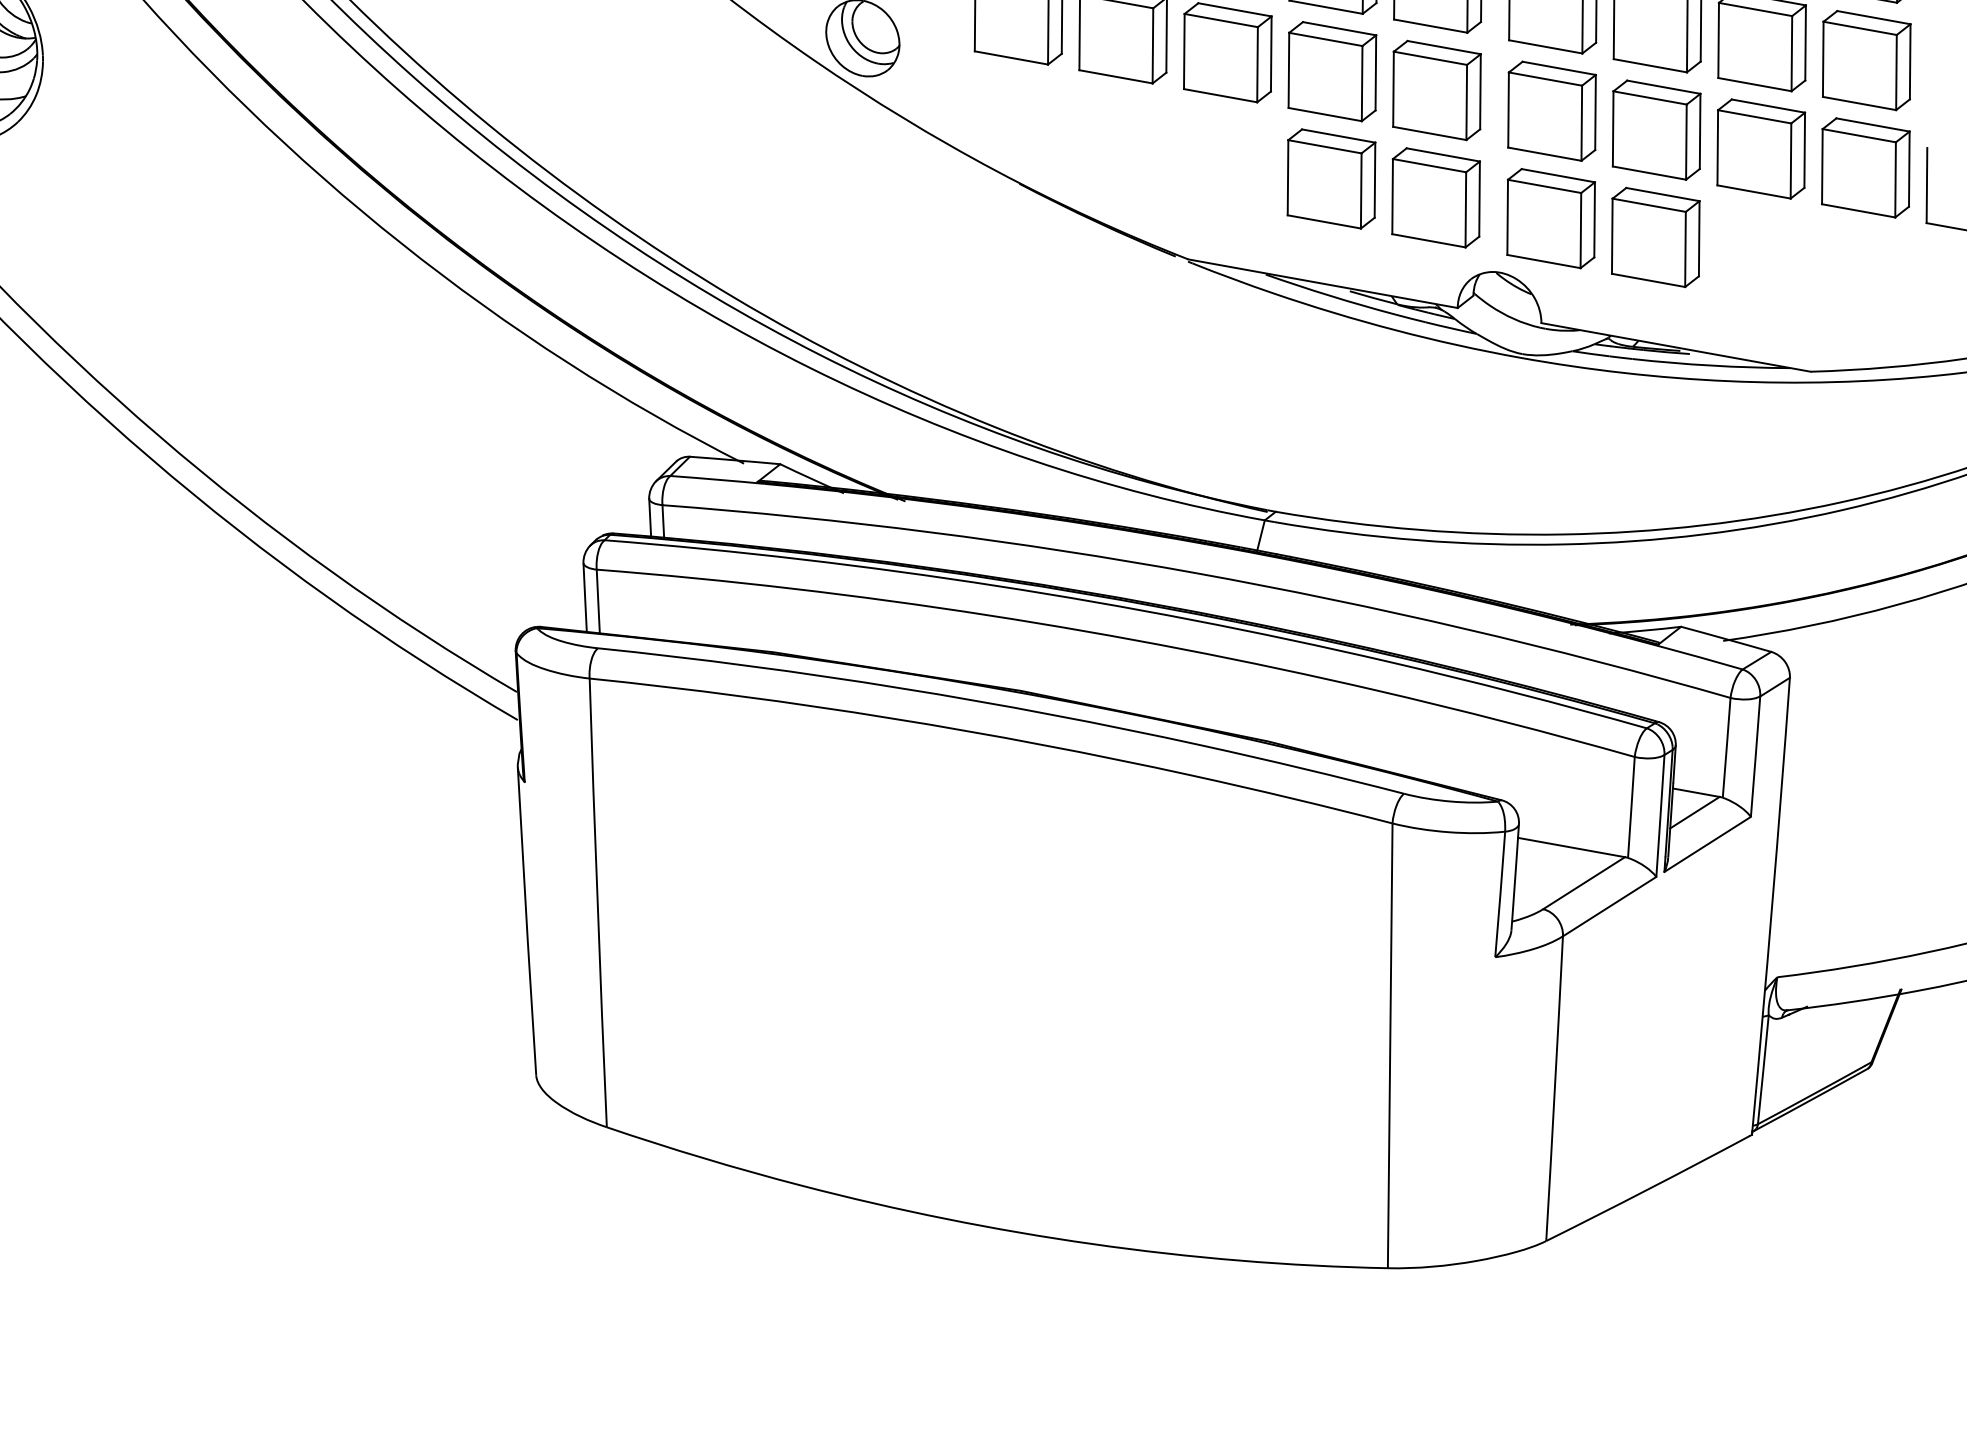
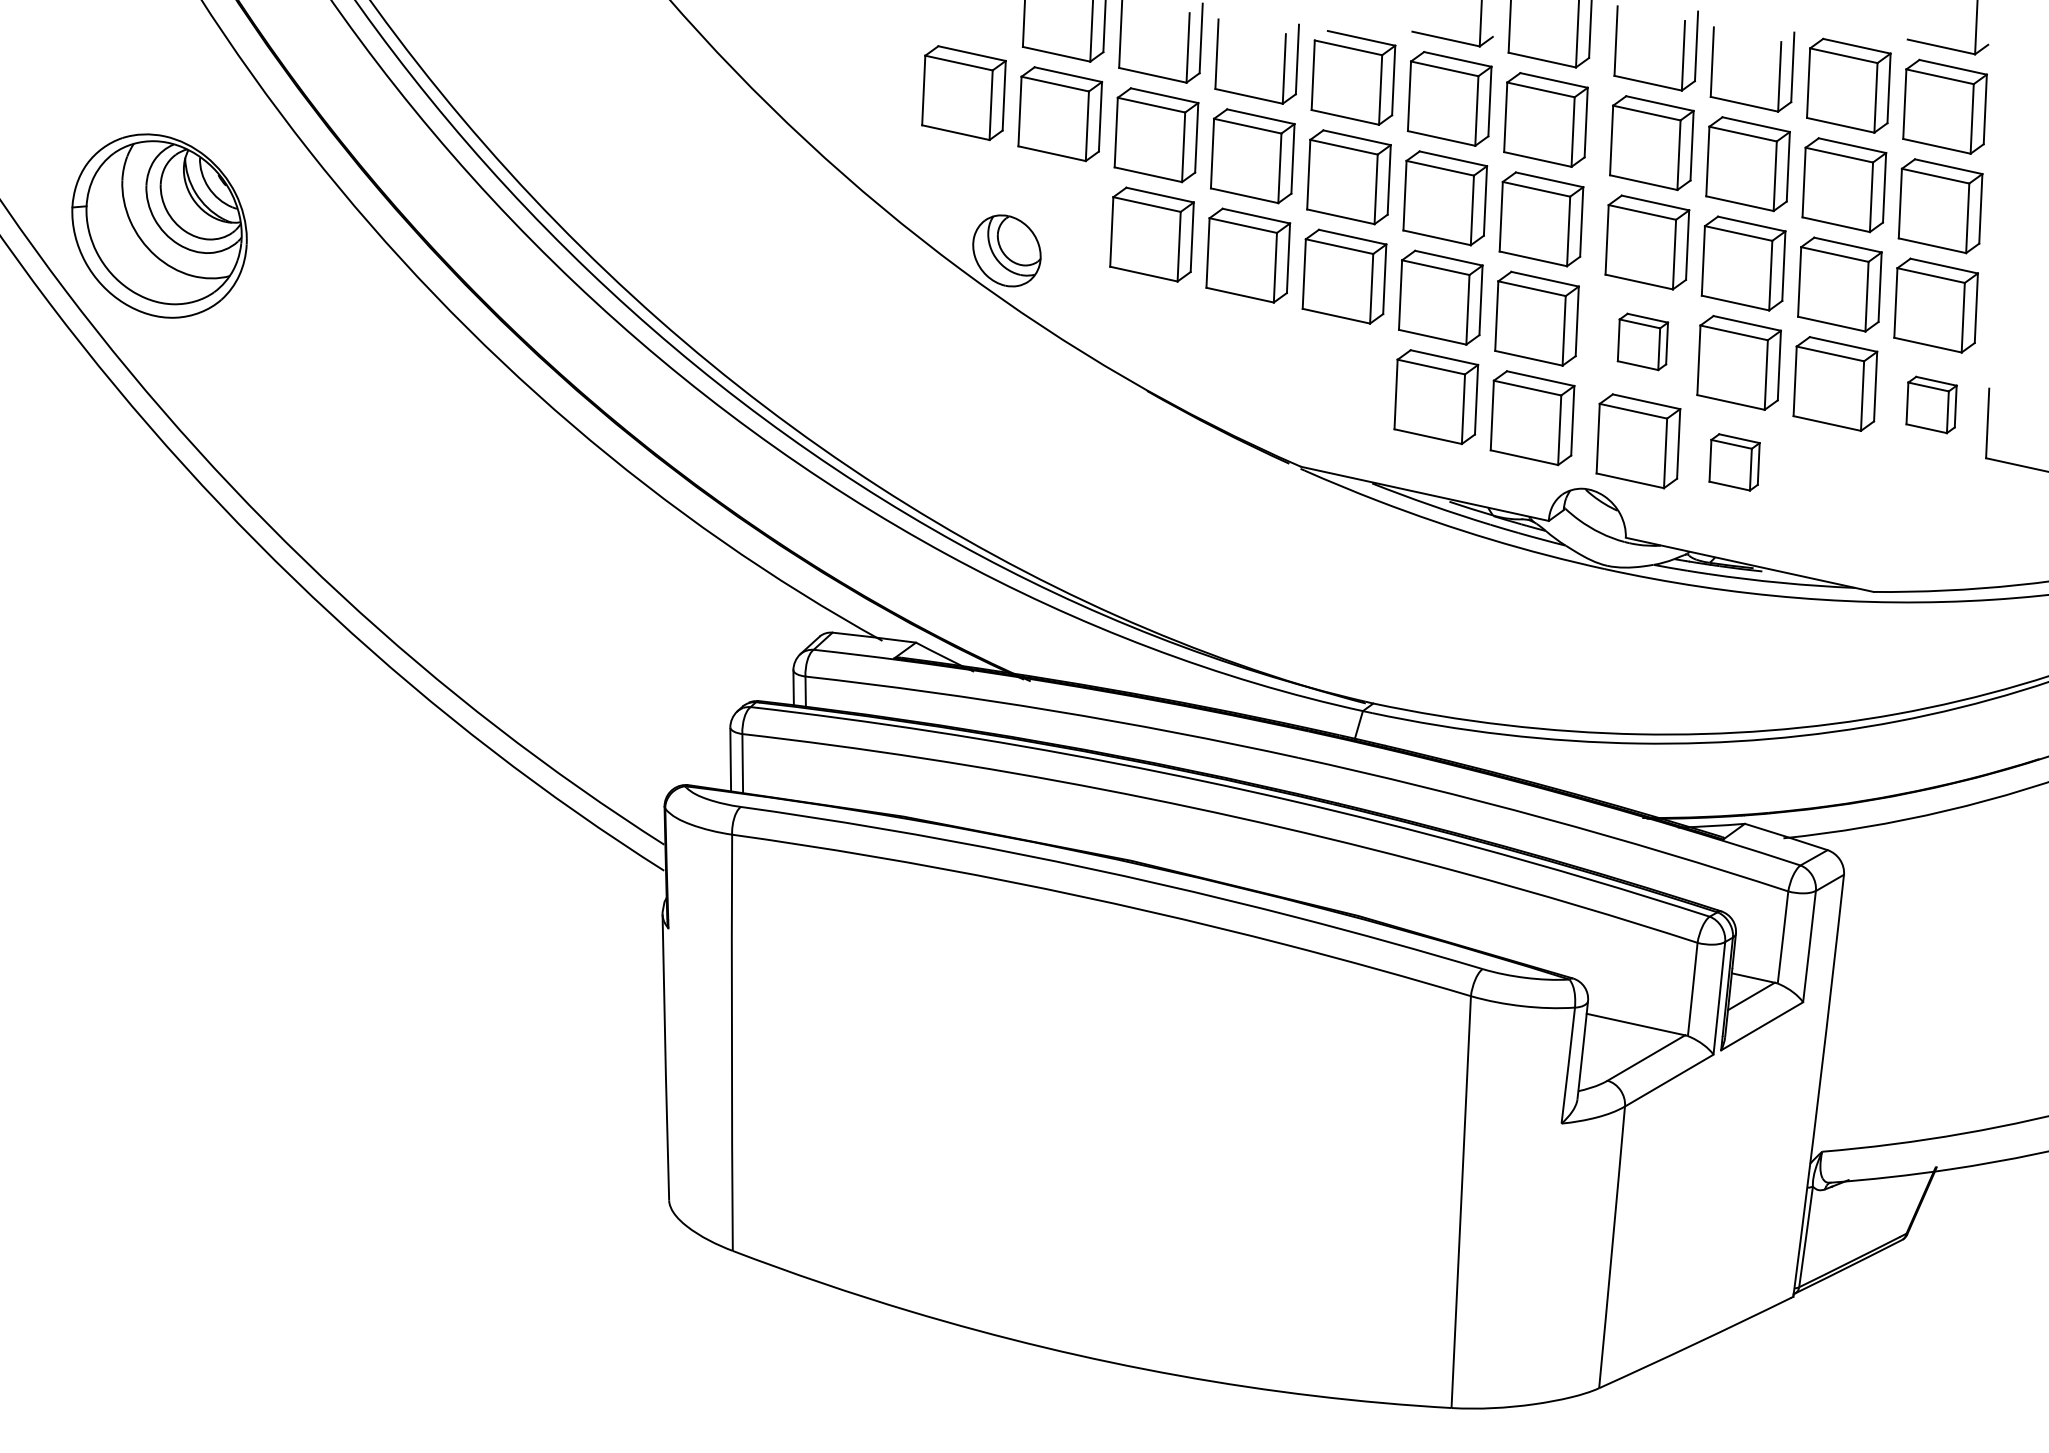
part: (1551, 110) -> (1642, 341), size x0.6
part: (1865, 167) -> (1931, 404), size x0.6
part: (1655, 237) -> (1734, 462), size x0.6

